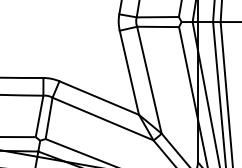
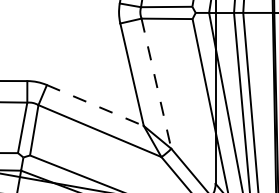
line: (149, 80) -> (156, 84), solid -> dashed
line: (99, 98) -> (95, 106), solid -> dashed

